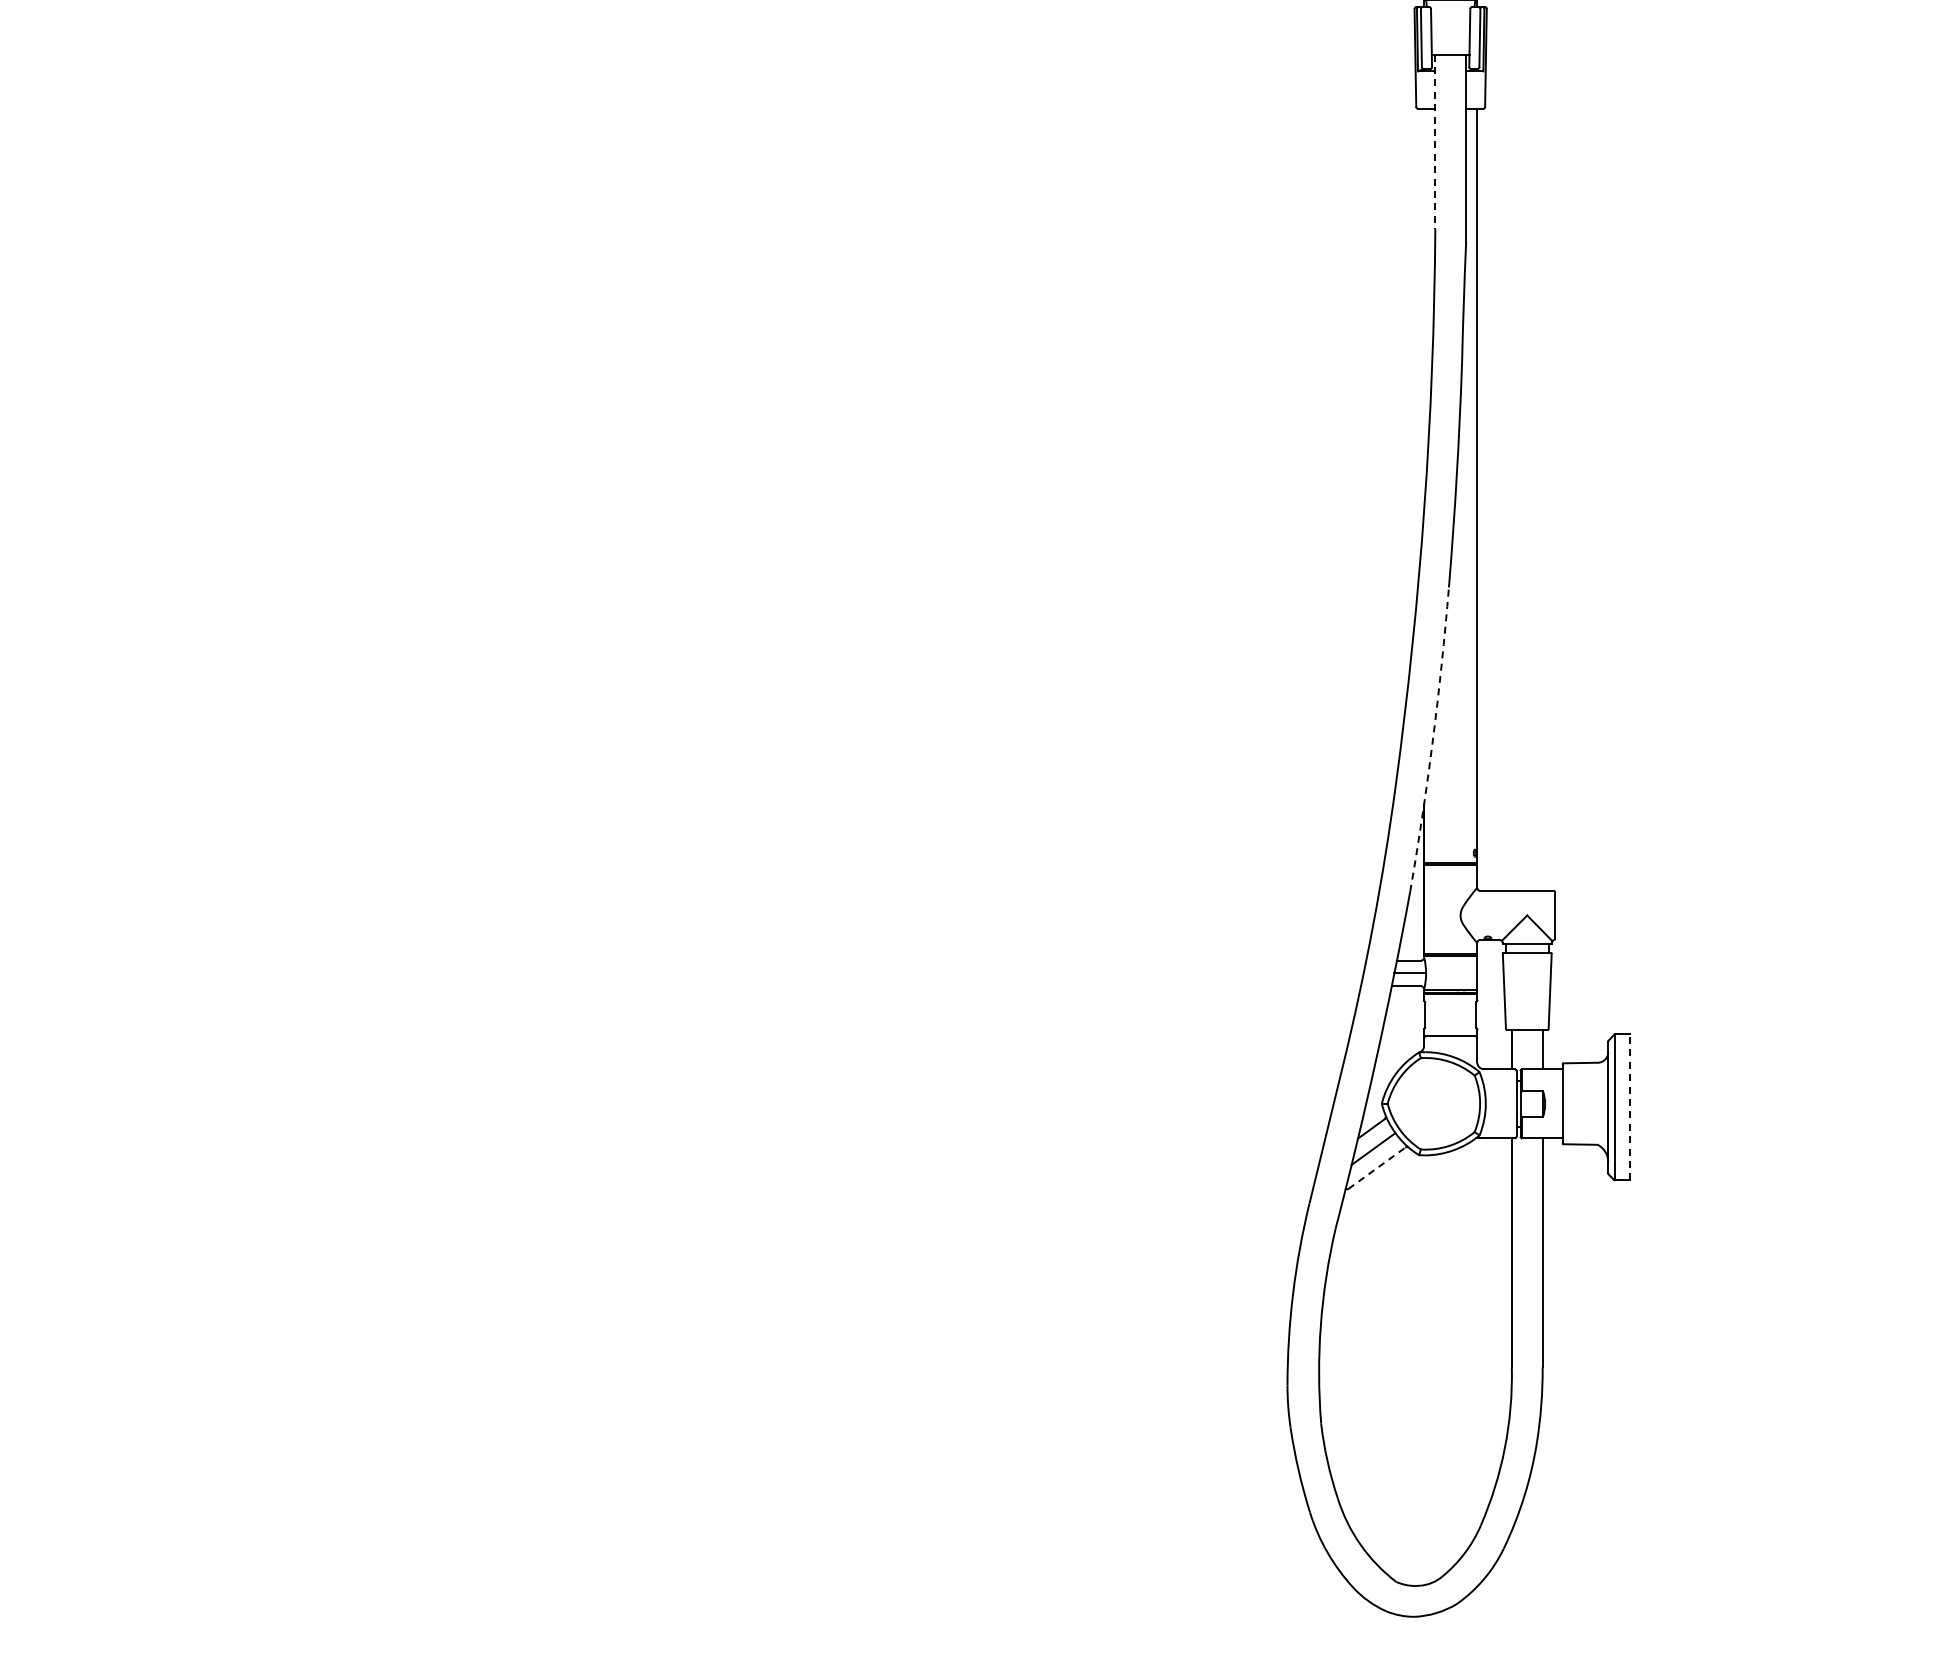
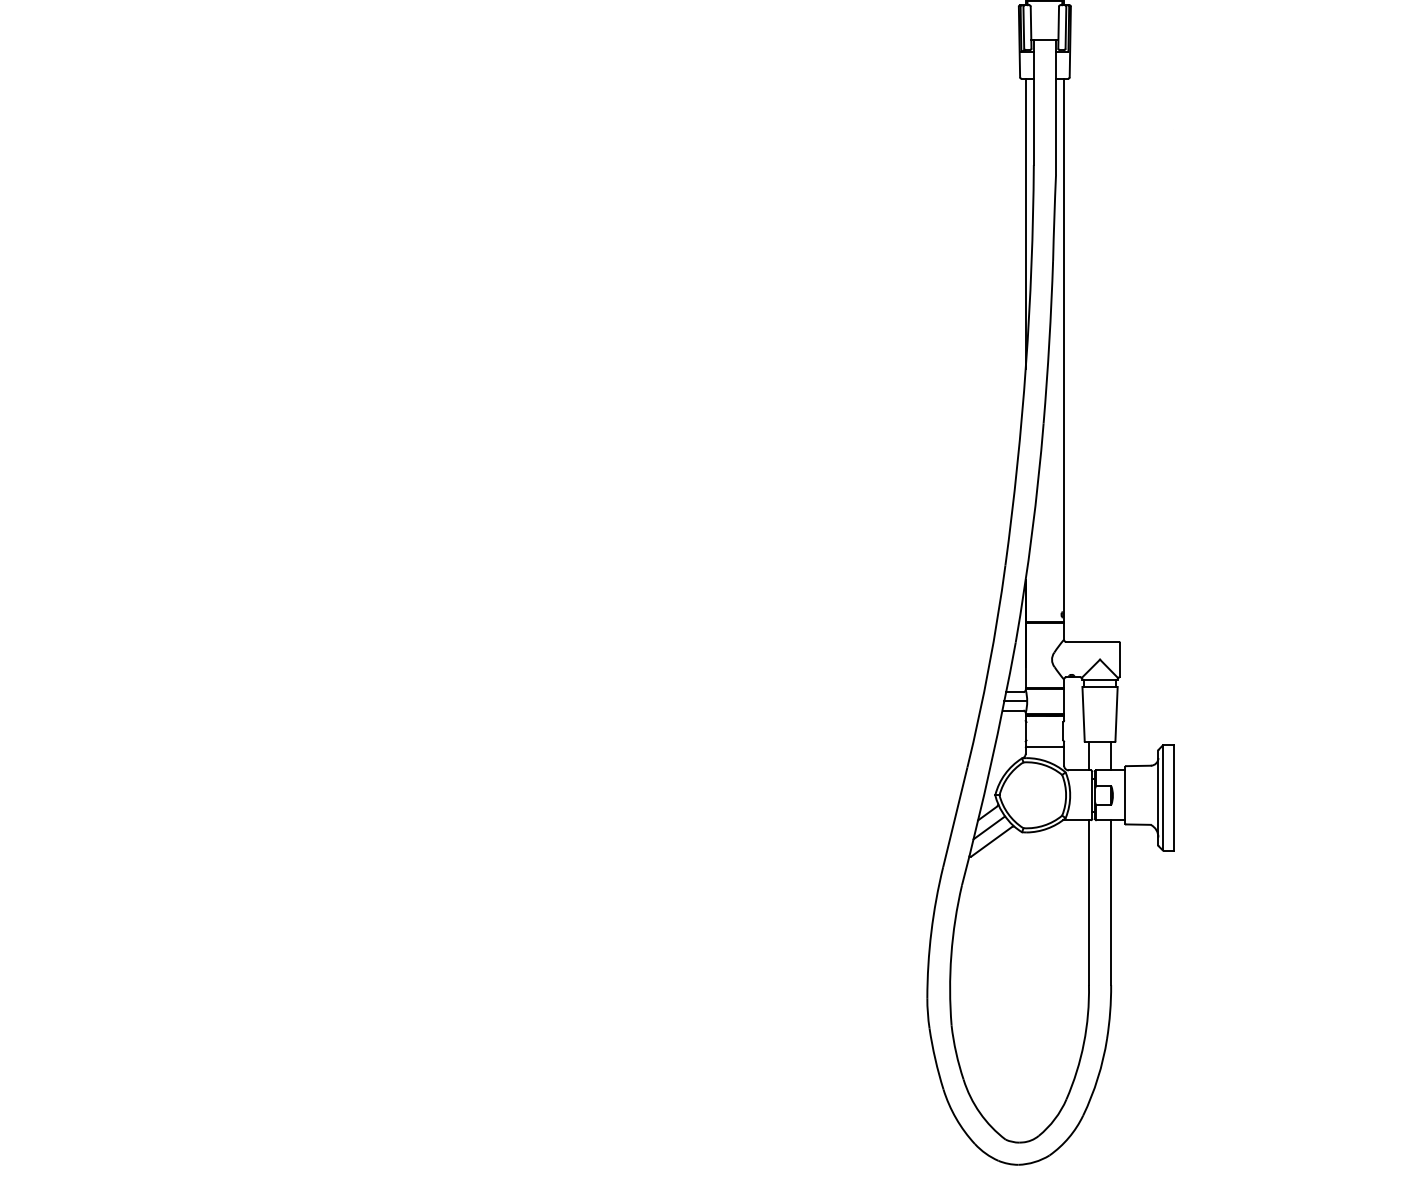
line: (1435, 142) -> (1033, 102), dashed -> solid
line: (1424, 310) -> (1026, 223), added
arc: (1432, 740) -> (1031, 533), dashed -> solid
line: (1629, 1106) -> (1173, 797), dashed -> solid
line: (1376, 1168) -> (991, 841), dashed -> solid

